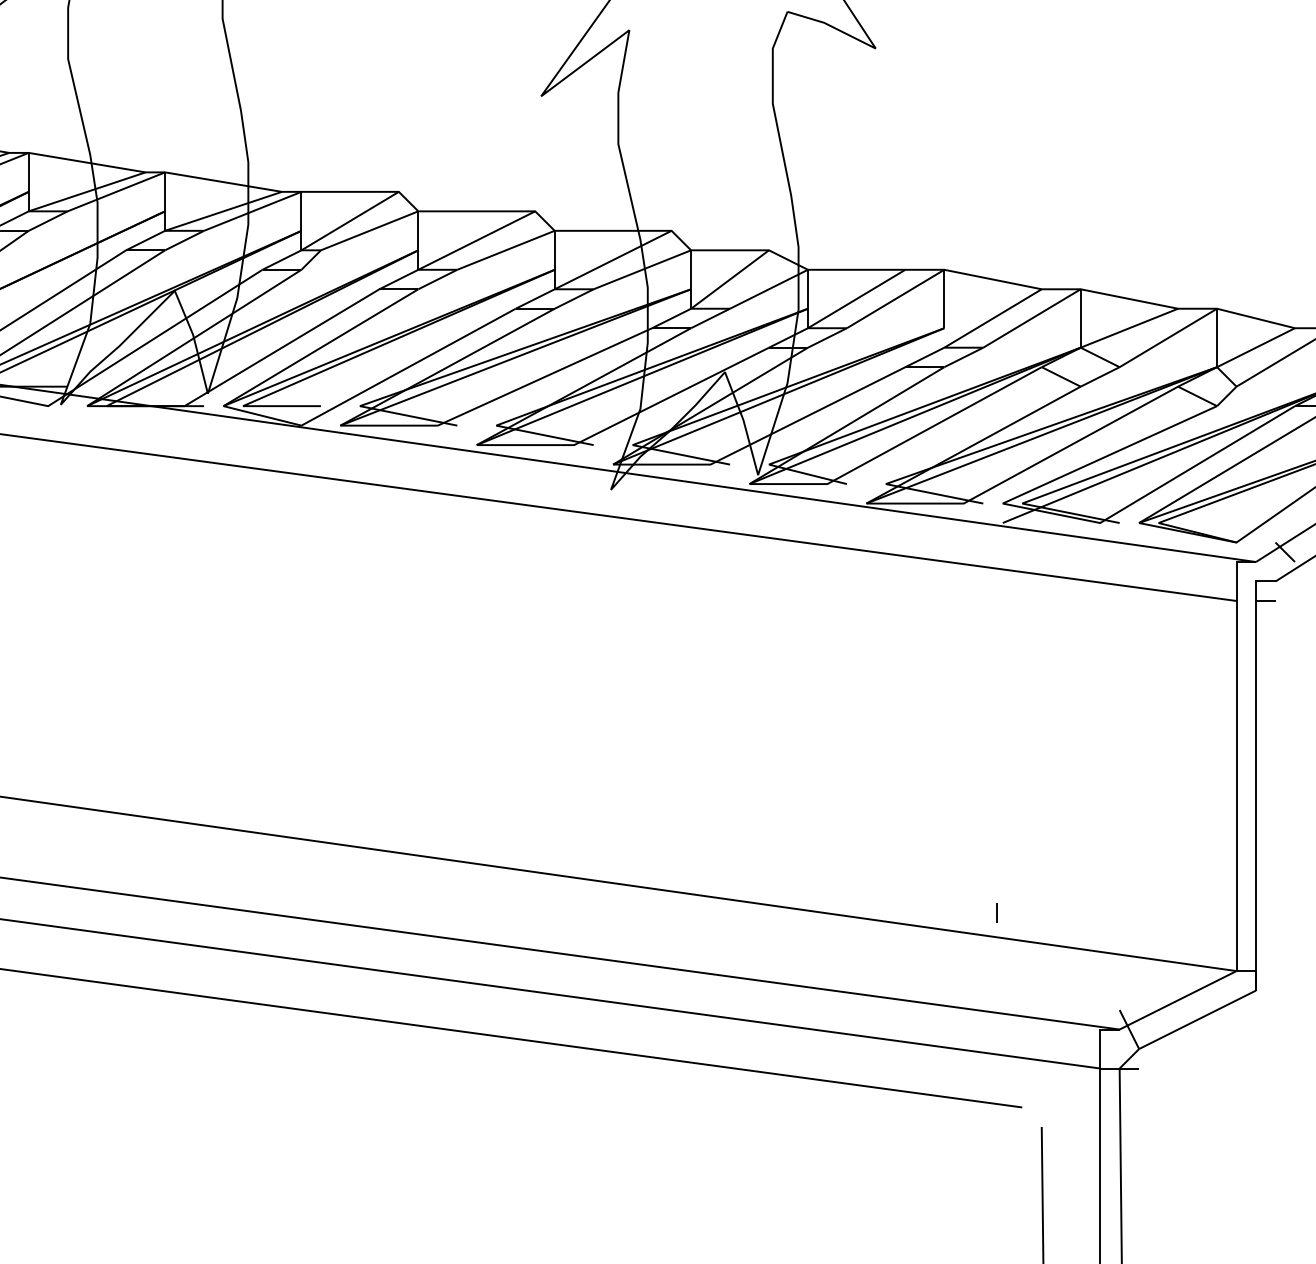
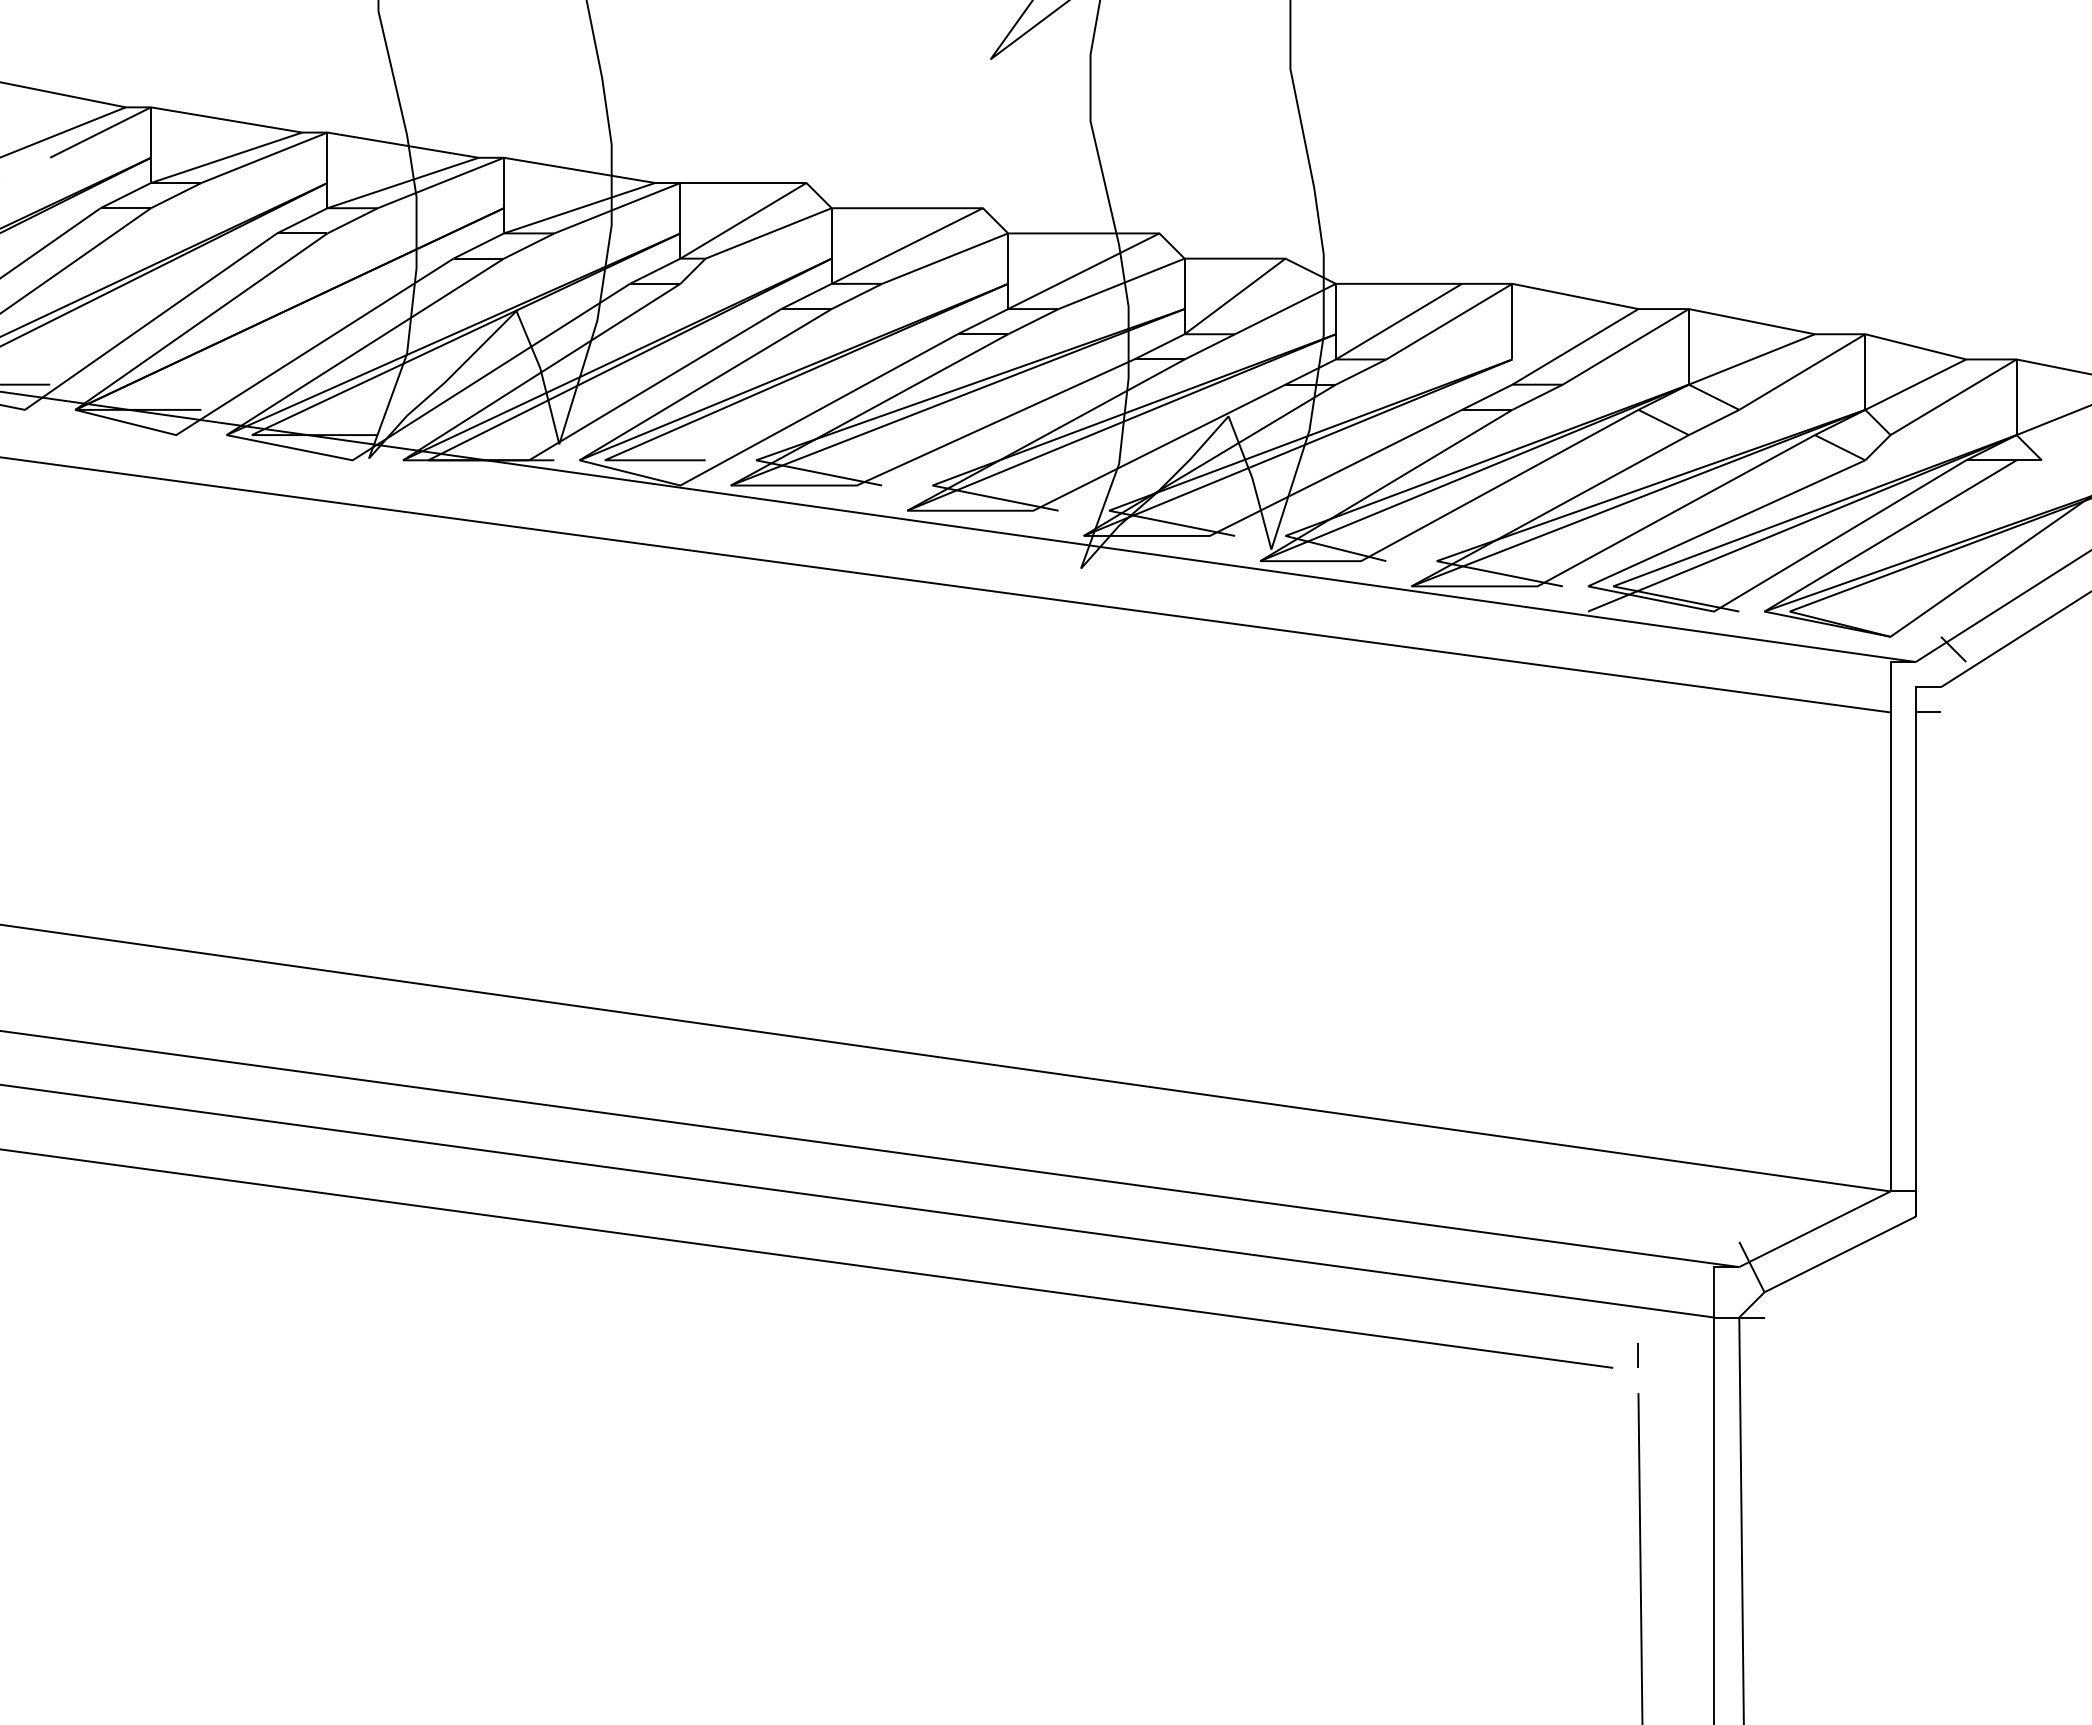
line: (996, 913) -> (1637, 1355), moved

